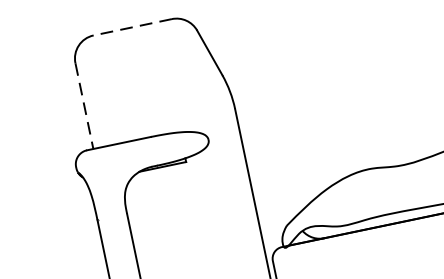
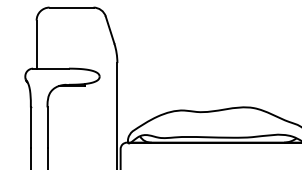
line: (132, 27) -> (71, 7), dashed -> solid
line: (84, 107) -> (36, 45), dashed -> solid

